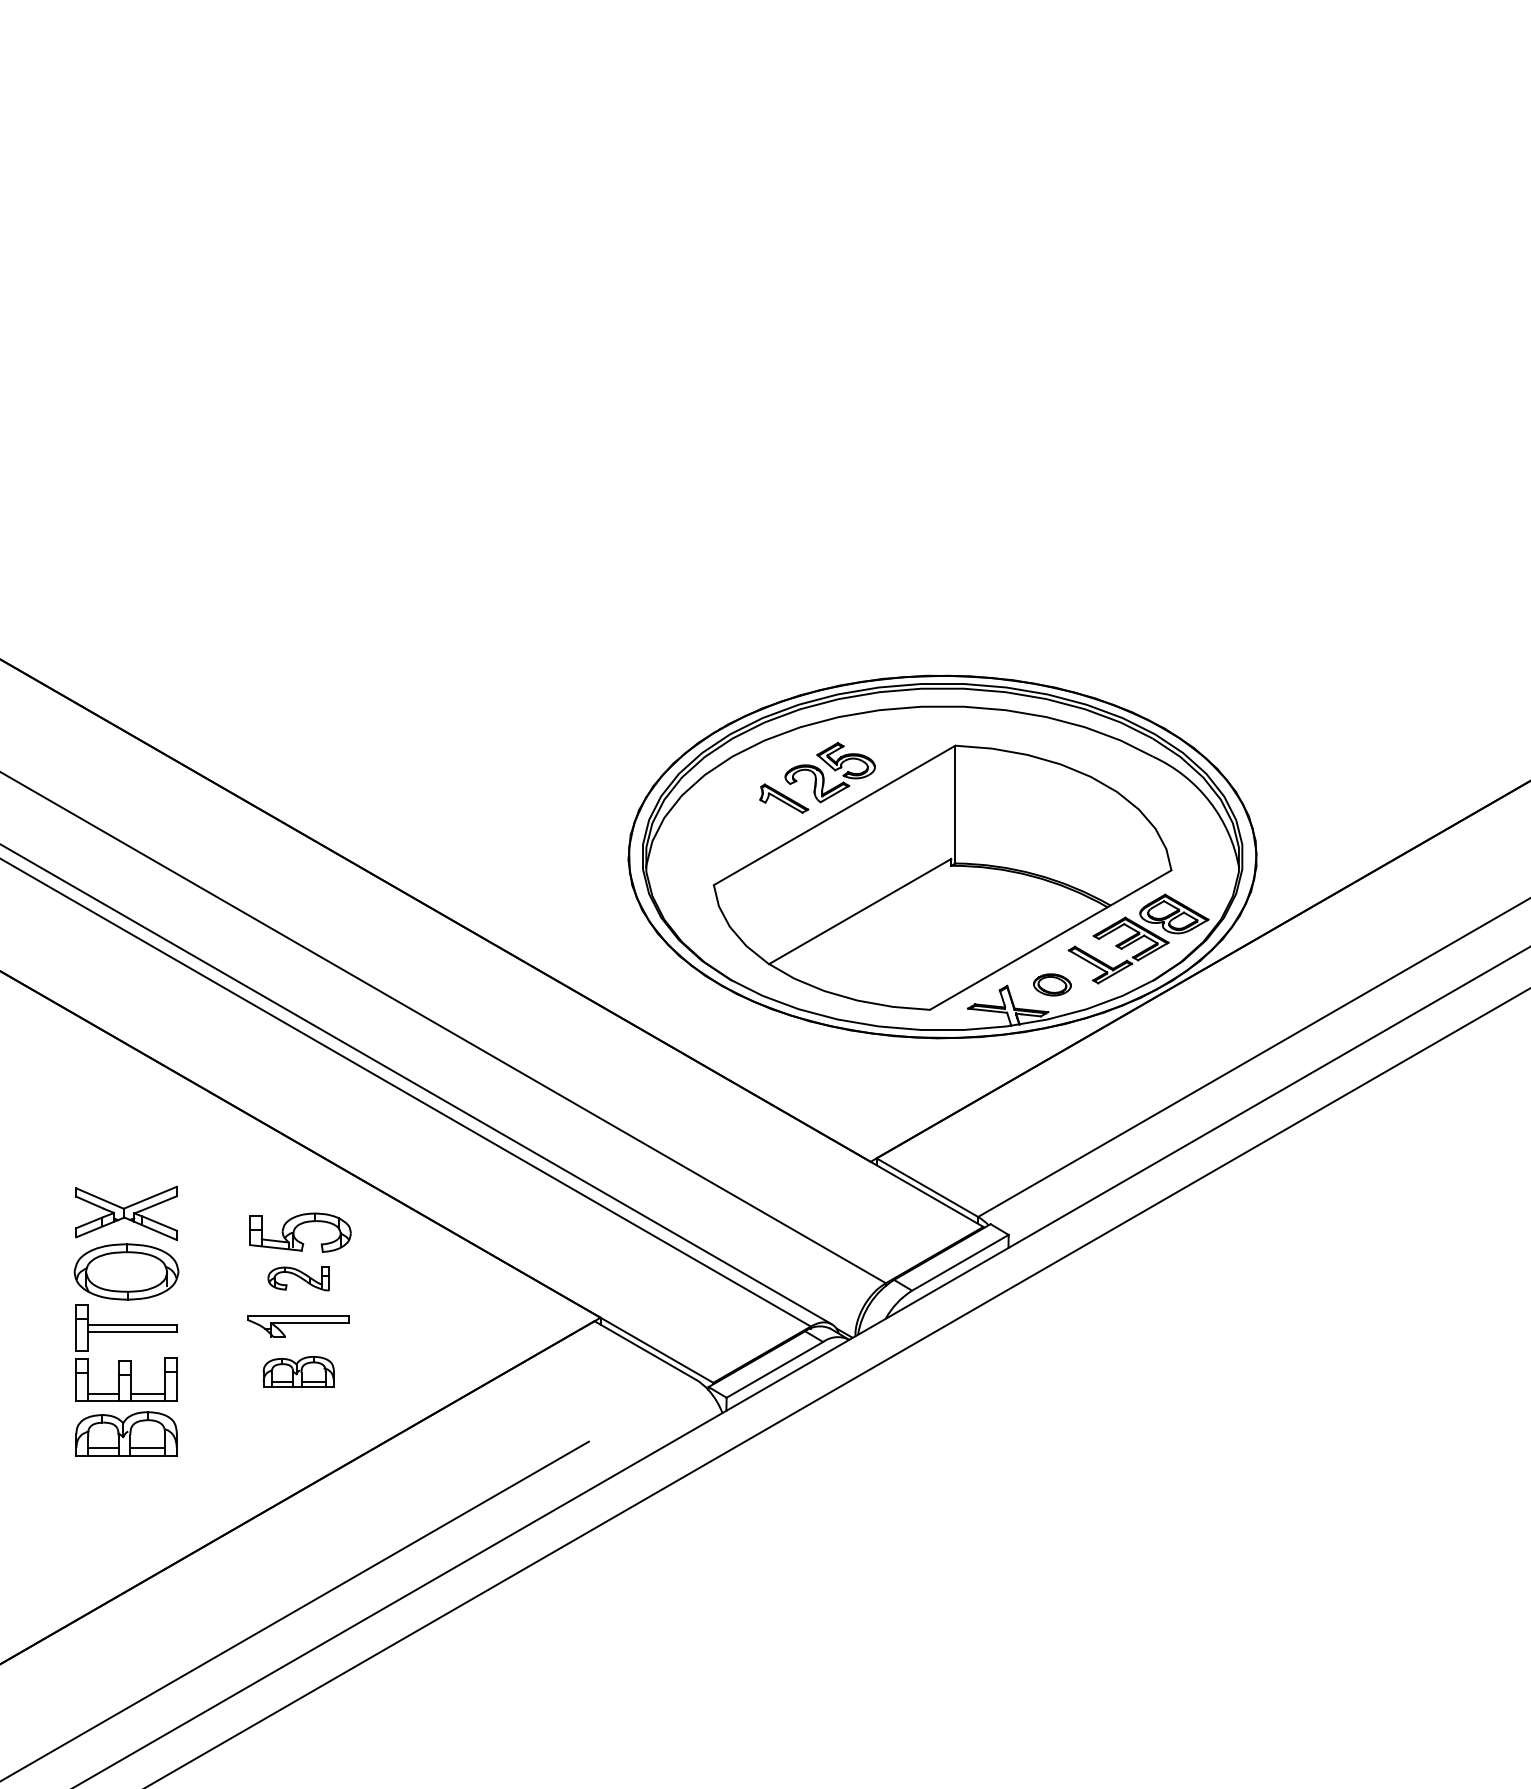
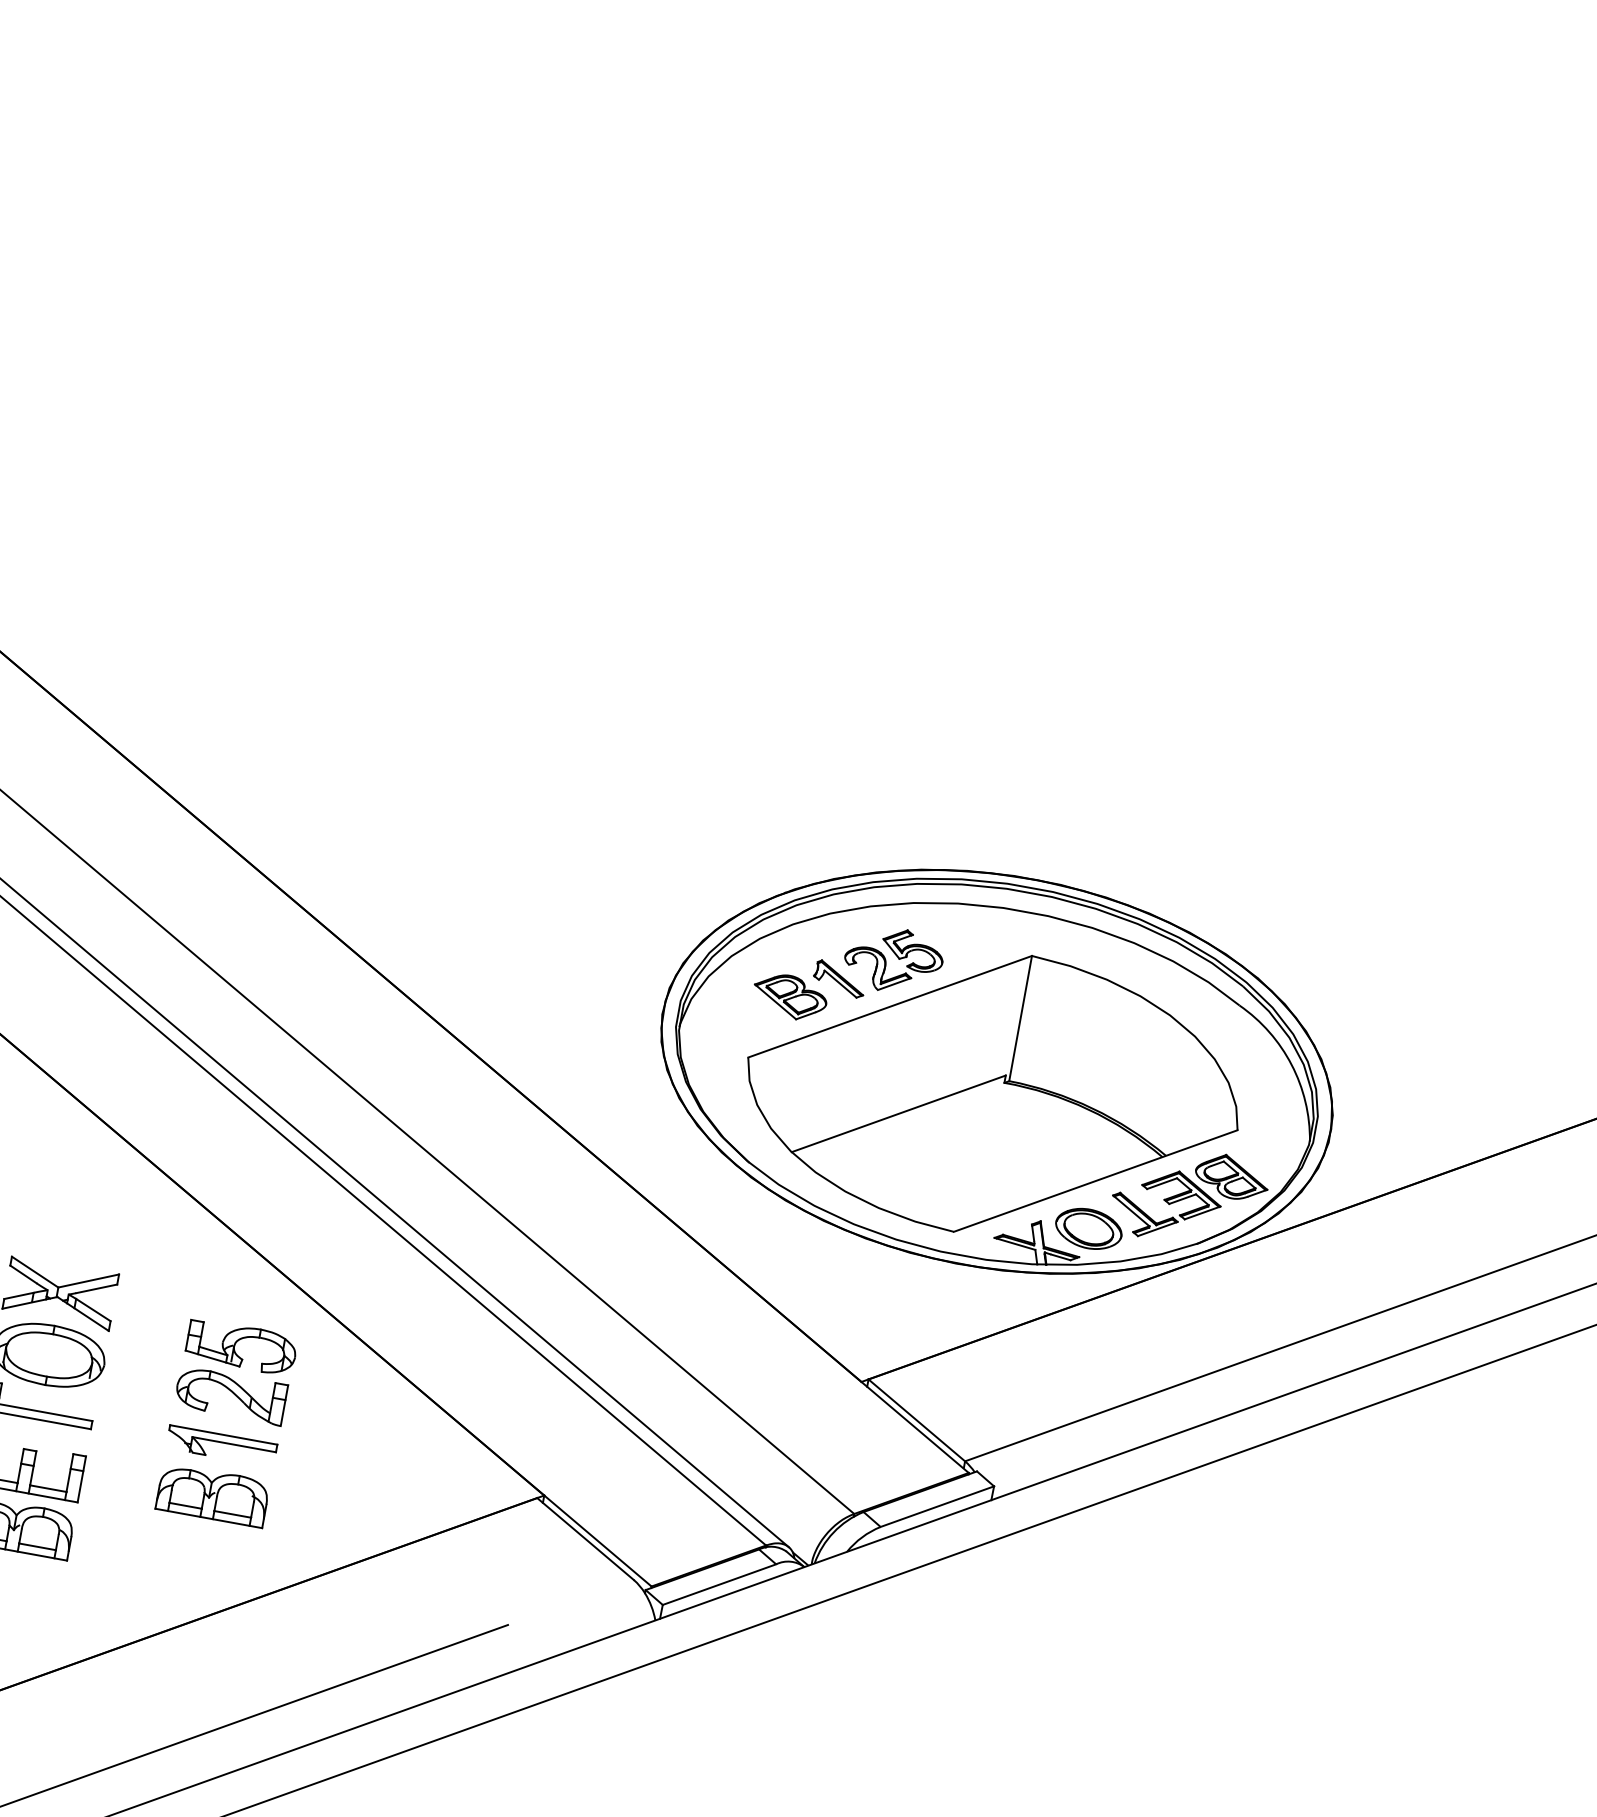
part: (741, 822) -> (789, 996), added
part: (1052, 984) -> (1089, 1228), size x1.67
part: (298, 1278) -> (230, 1395), size x1.67
part: (298, 1371) -> (212, 1494), size x1.43

